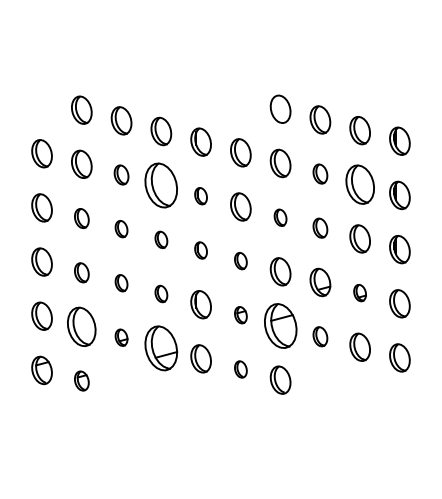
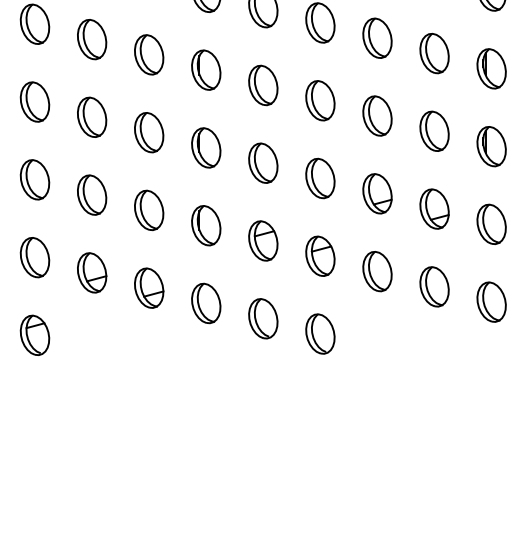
part: (320, 173) -> (377, 37), size x1.43
part: (121, 174) -> (91, 38), size x1.43
part: (359, 184) -> (433, 53), size x0.71
part: (161, 185) -> (149, 54), size x0.62
part: (200, 195) -> (205, 68), size x1.67
part: (280, 217) -> (320, 100), size x1.67
part: (81, 218) -> (34, 101), size x1.43
part: (320, 227) -> (377, 114), size x1.43
part: (121, 228) -> (91, 116), size x1.67
part: (161, 239) -> (149, 132), size x1.67
part: (200, 250) -> (205, 147), size x1.67
part: (240, 260) -> (262, 162), size x1.67
part: (81, 272) -> (34, 179), size x1.43
part: (121, 282) -> (91, 193), size x1.67
part: (359, 292) -> (433, 208), size x1.67
part: (161, 293) -> (149, 209), size x1.67
part: (240, 314) -> (262, 239), size x1.67
part: (280, 325) -> (320, 255), size x0.62
part: (81, 326) -> (34, 257), size x0.71
part: (320, 336) -> (377, 271), size x1.43
part: (121, 337) -> (91, 272), size x1.67
part: (161, 347) -> (149, 287), size x0.62
part: (240, 369) -> (262, 318), size x1.67
part: (81, 380) -> (34, 334), size x1.43

